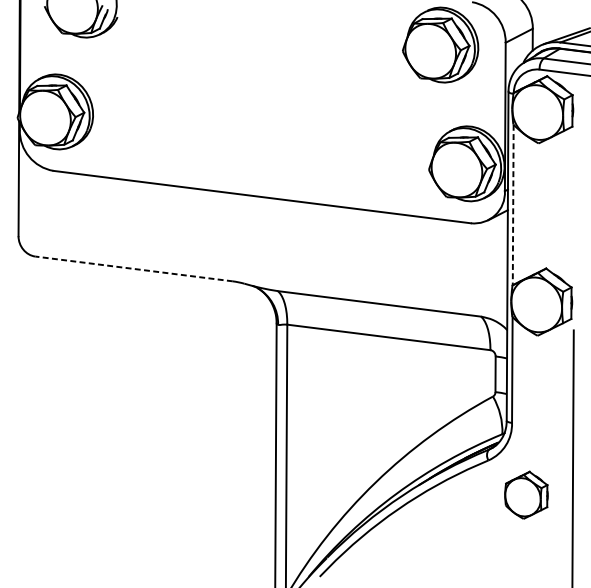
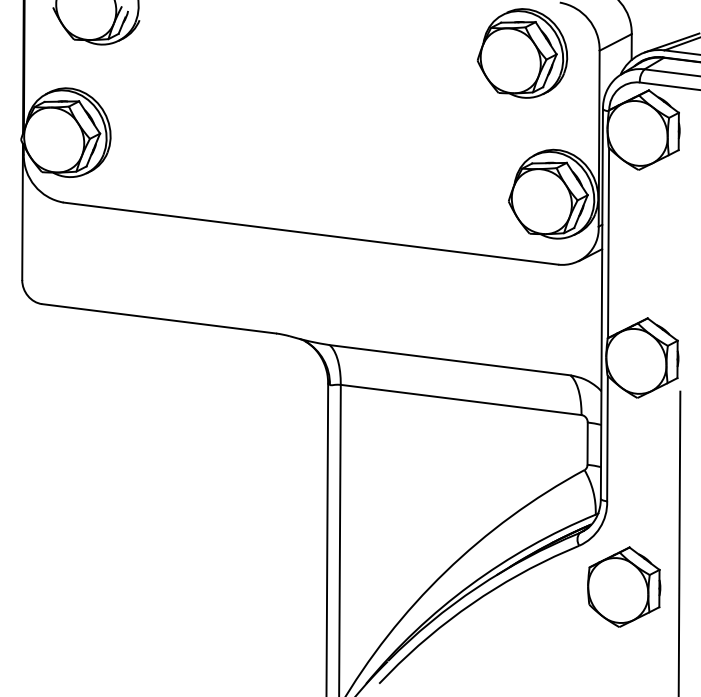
line: (513, 205) -> (608, 243), dashed -> solid
line: (134, 268) -> (159, 318), dashed -> solid
part: (526, 494) -> (624, 586), size x1.43

